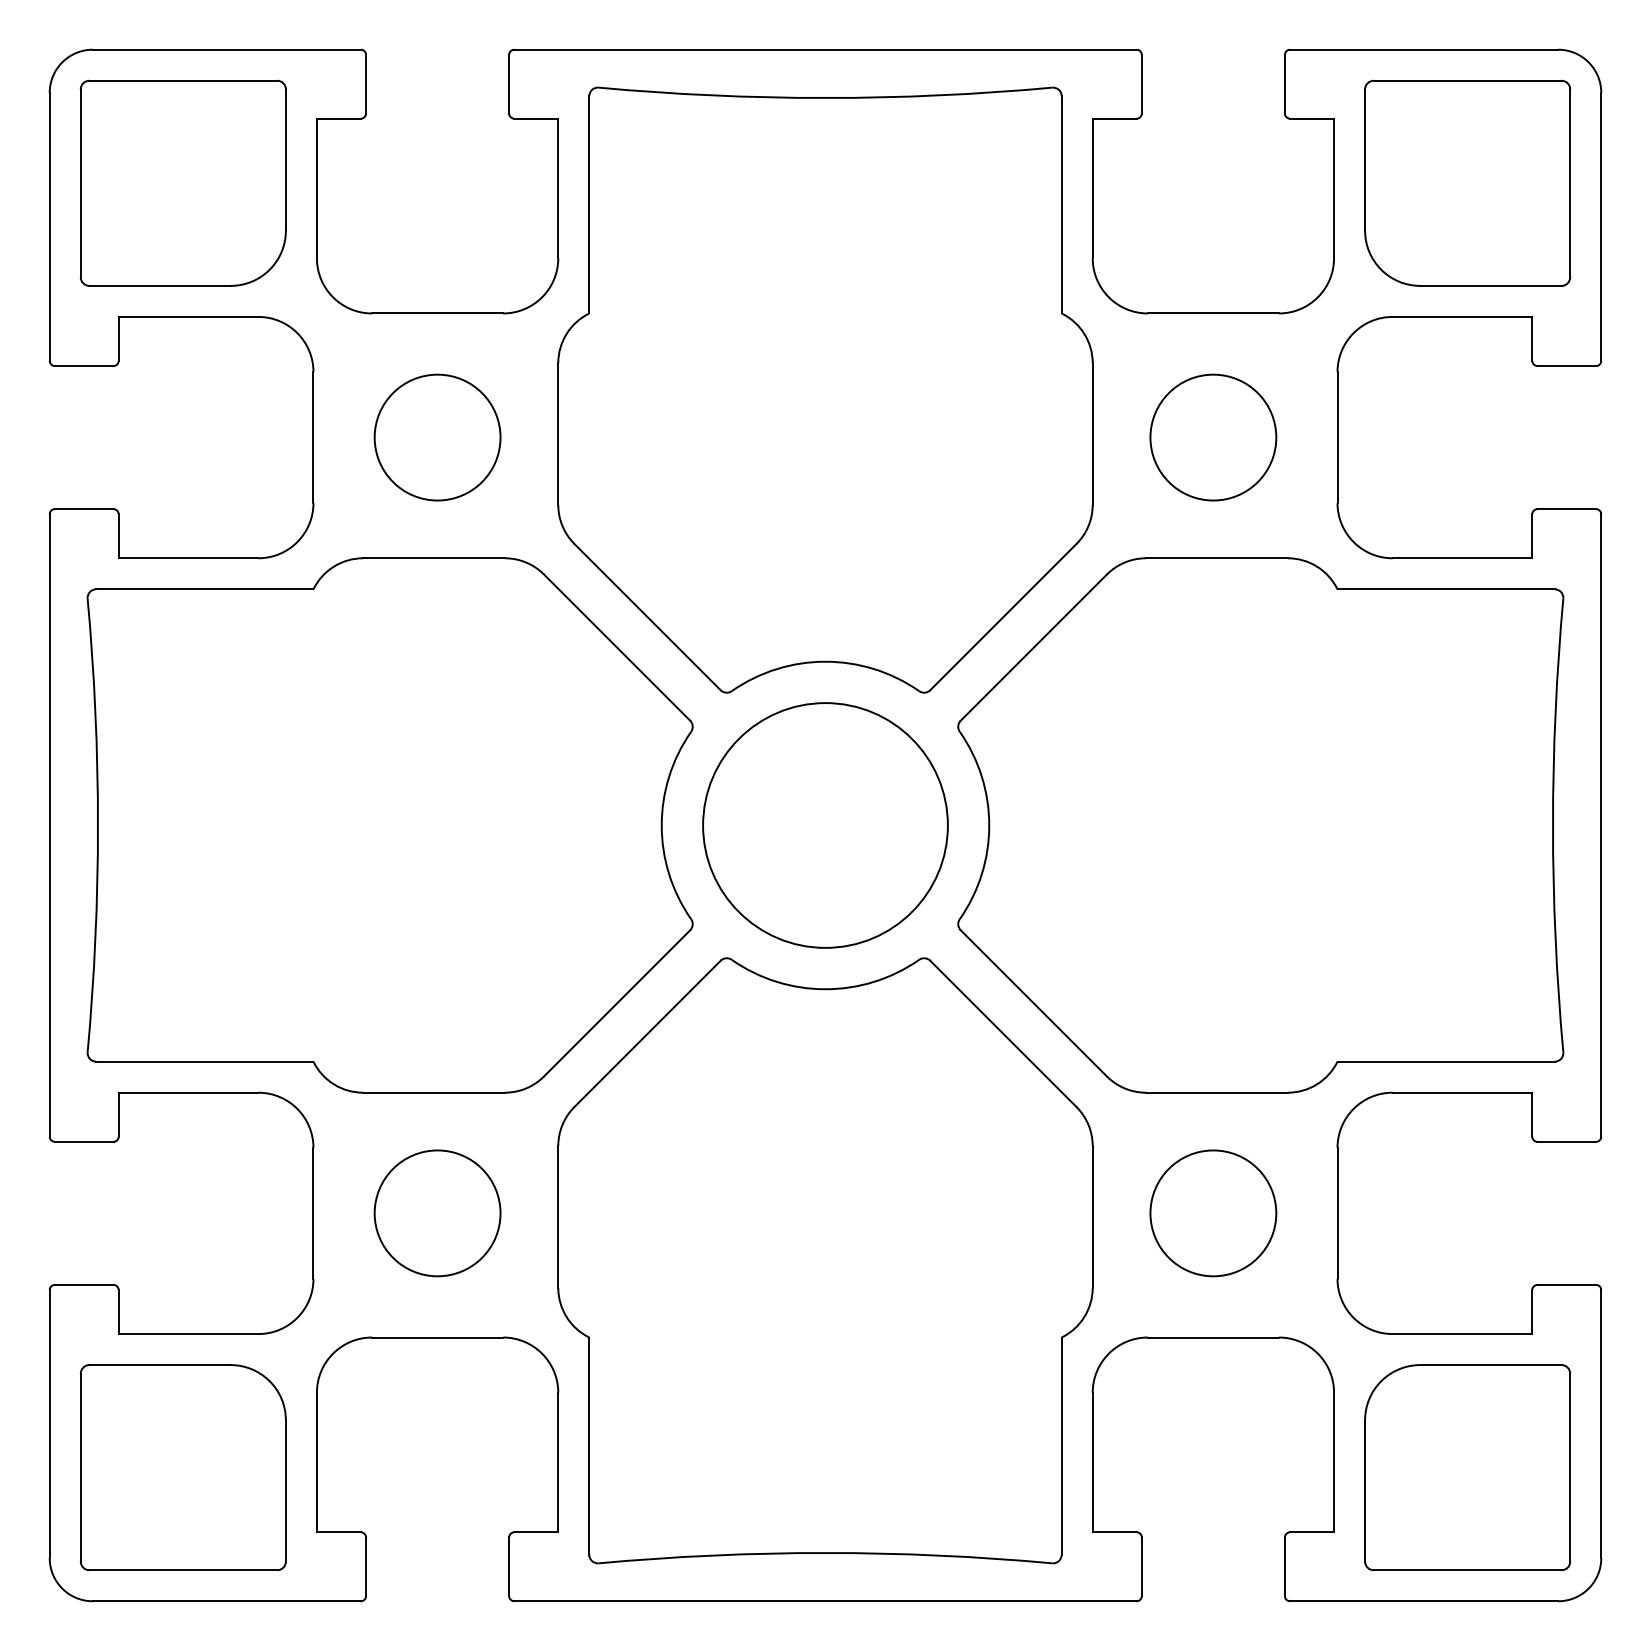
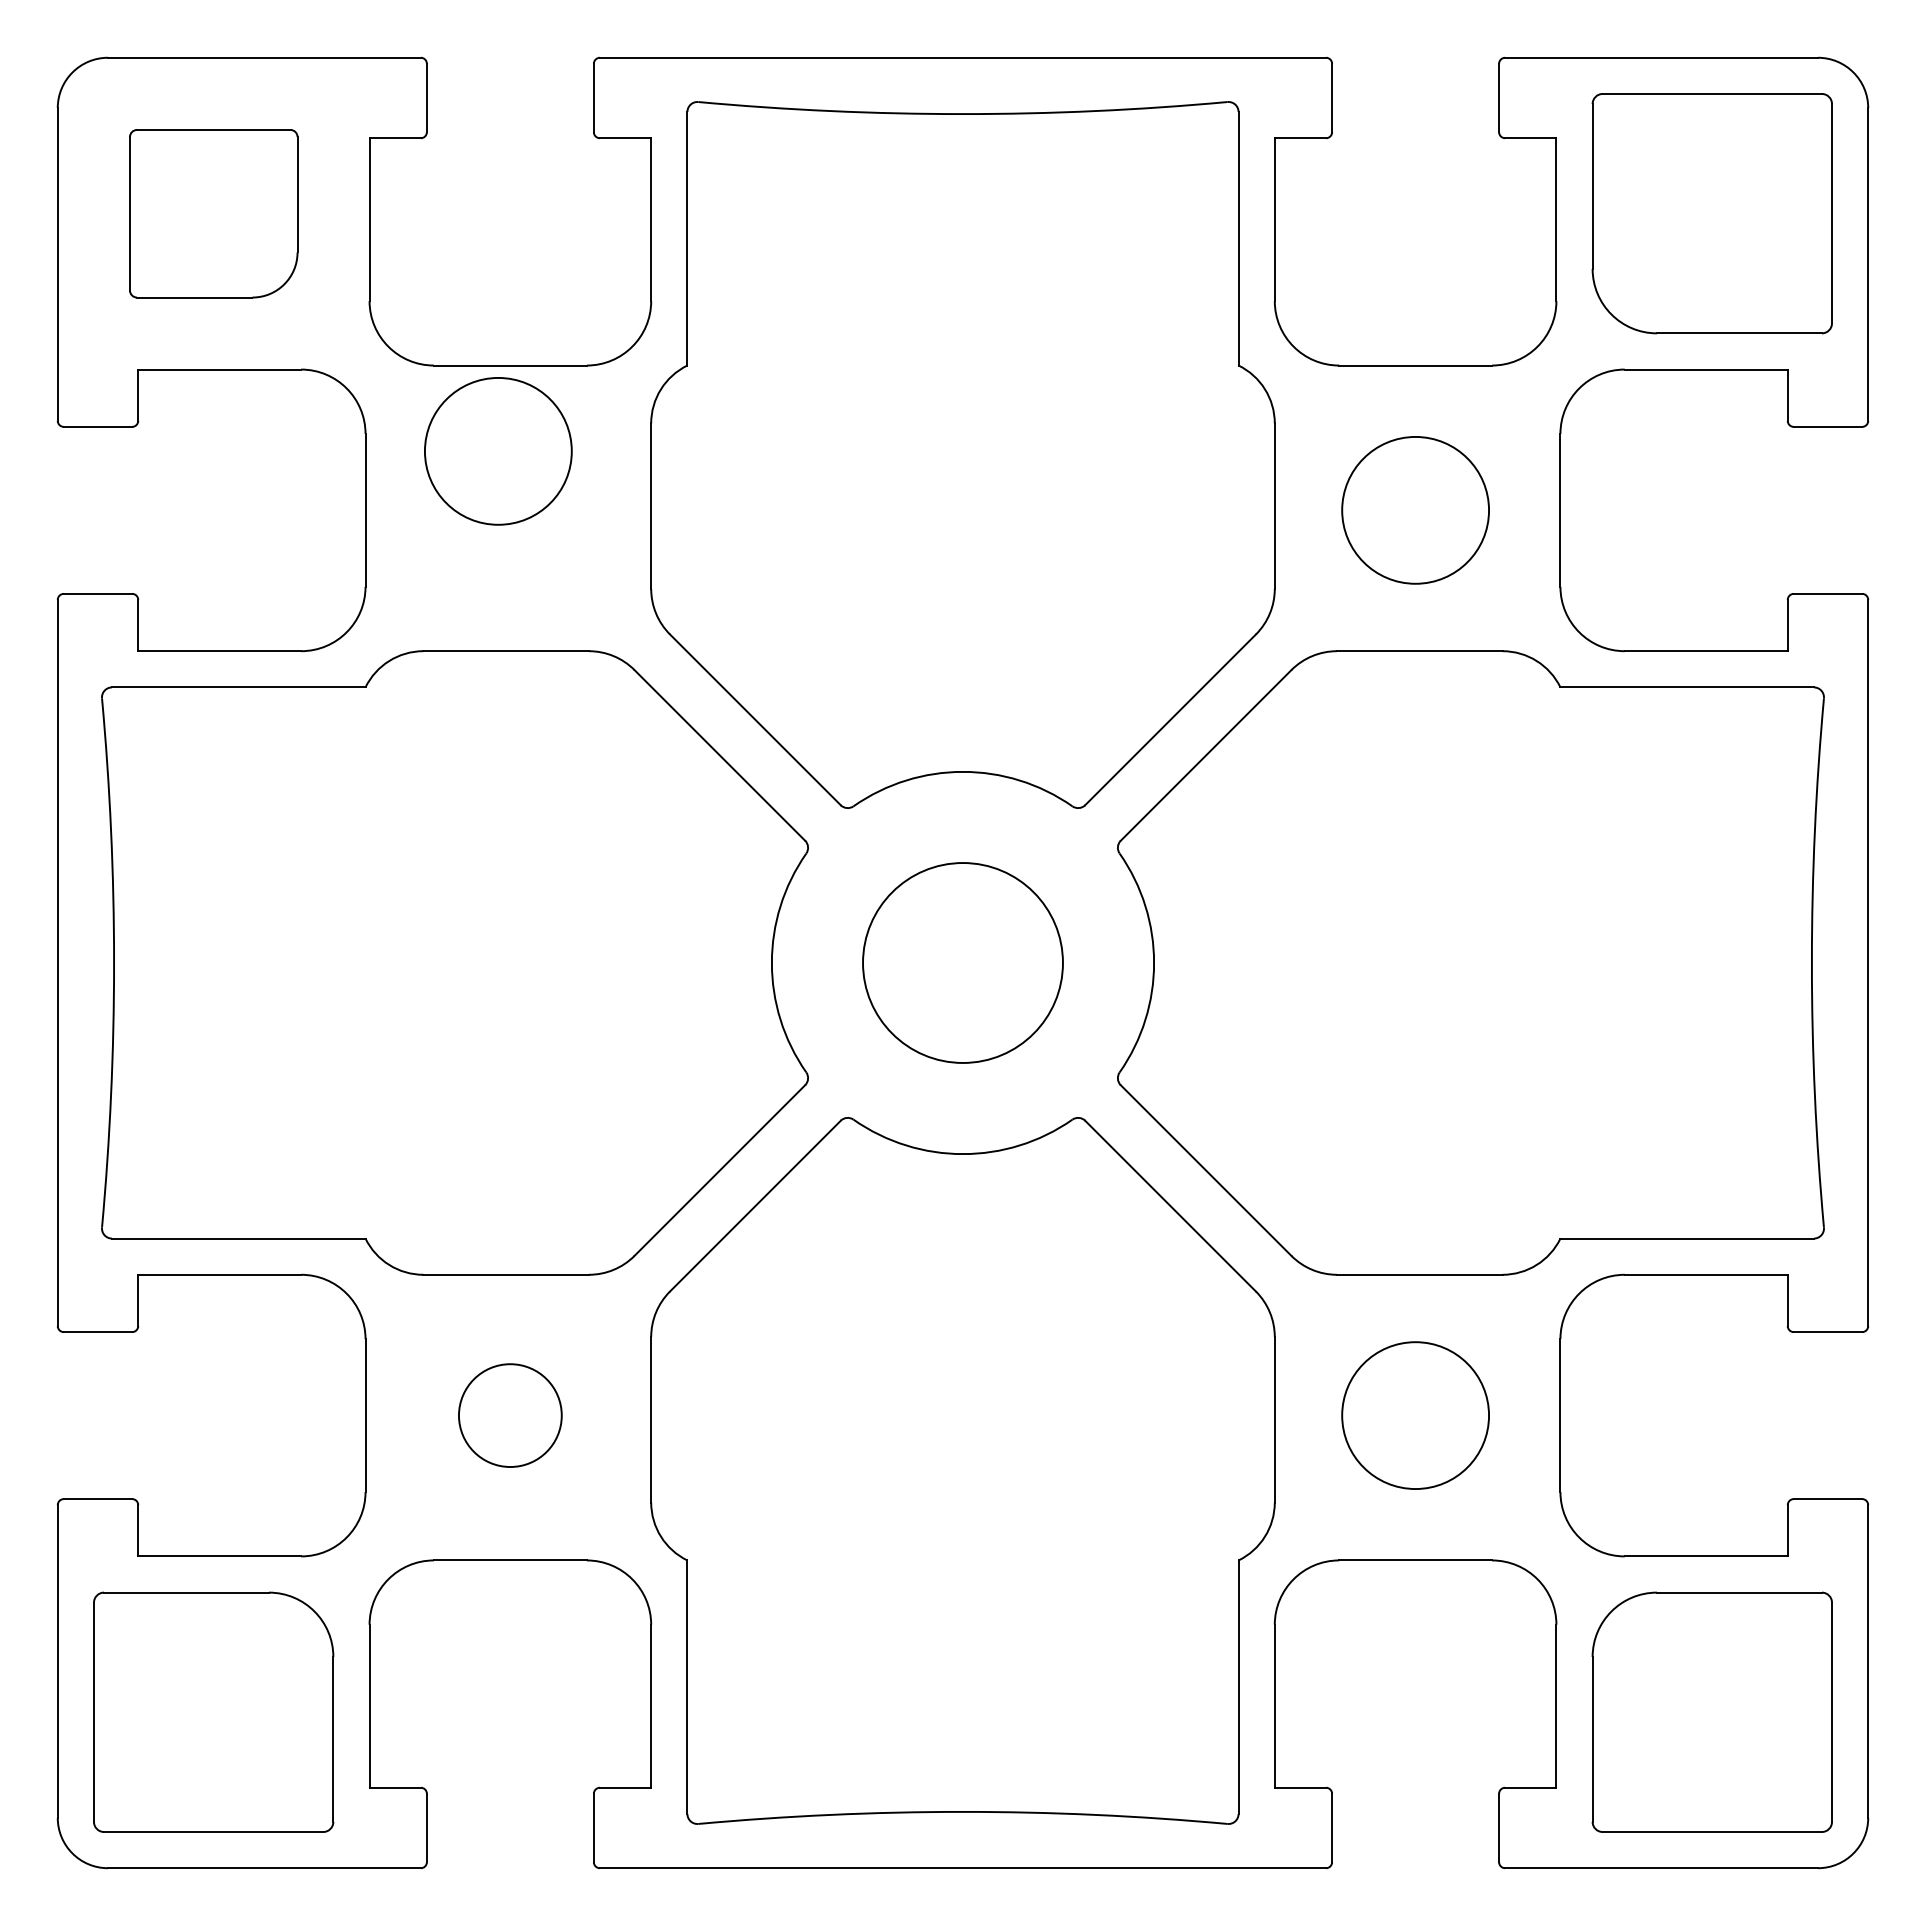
part: (183, 183) -> (213, 213), size x0.7
circle: (437, 437) -> (498, 451), moved
circle: (825, 825) -> (962, 962), size x0.7
circle: (436, 1213) -> (509, 1415), size x0.7

